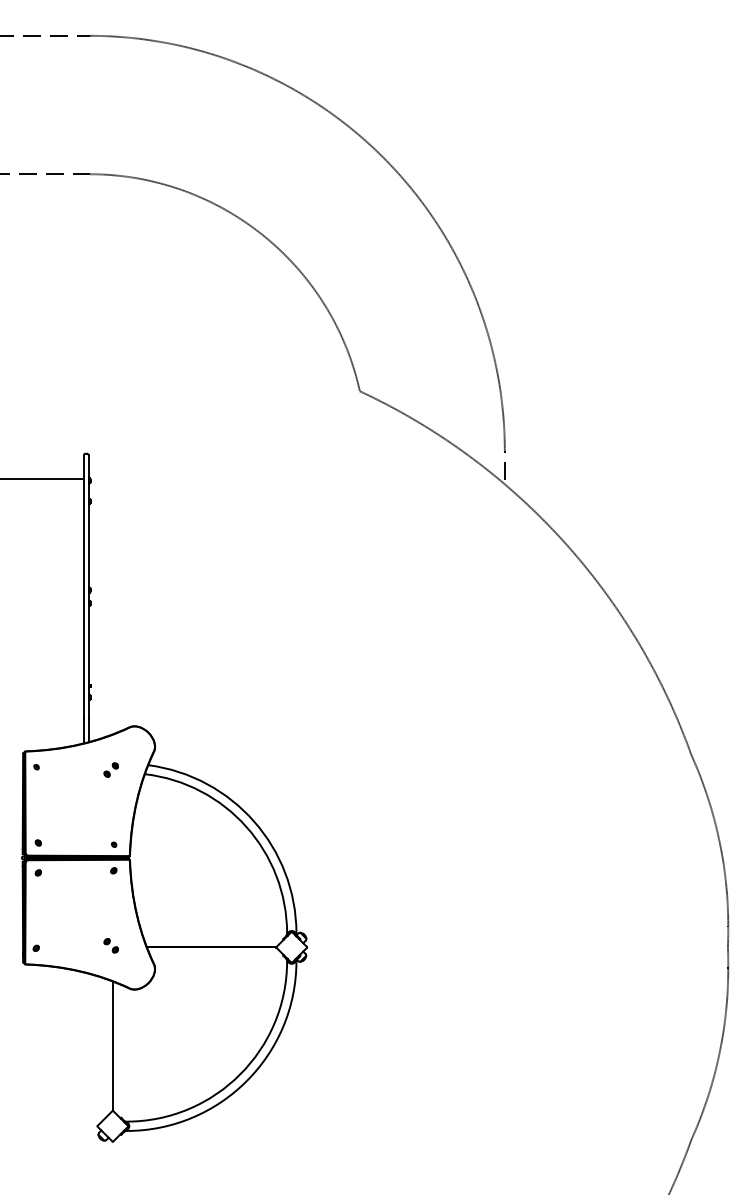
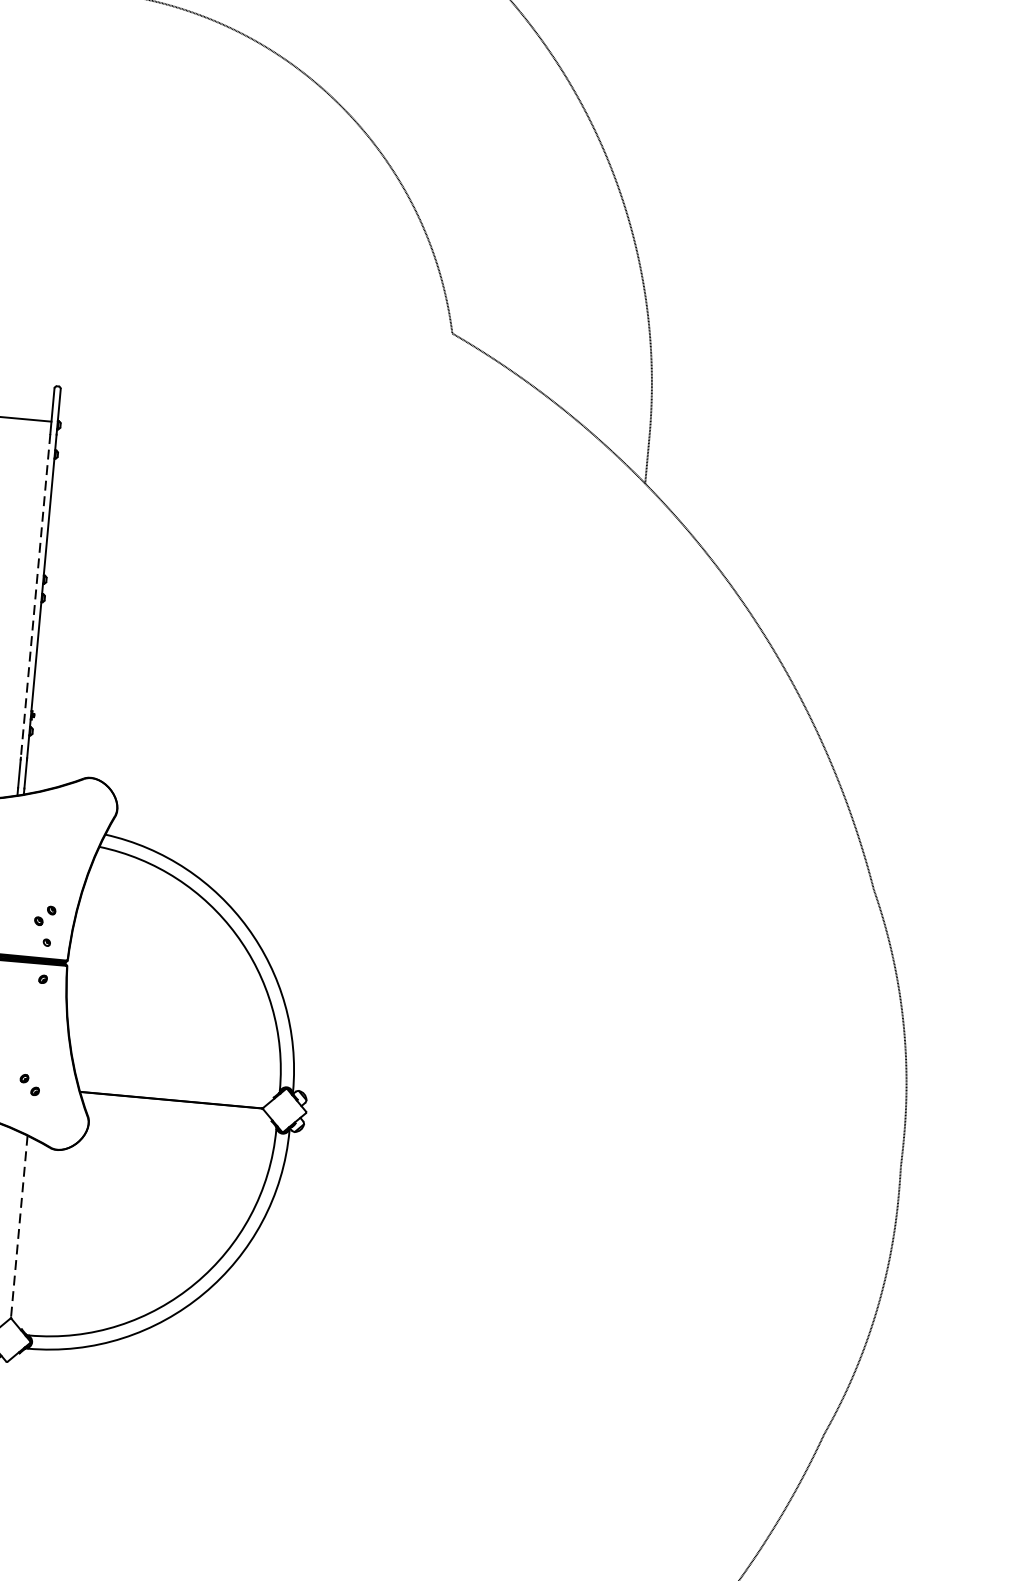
line: (84, 602) -> (36, 596), solid -> dashed
part: (110, 769) -> (44, 914), moved
line: (112, 1046) -> (18, 1227), solid -> dashed

